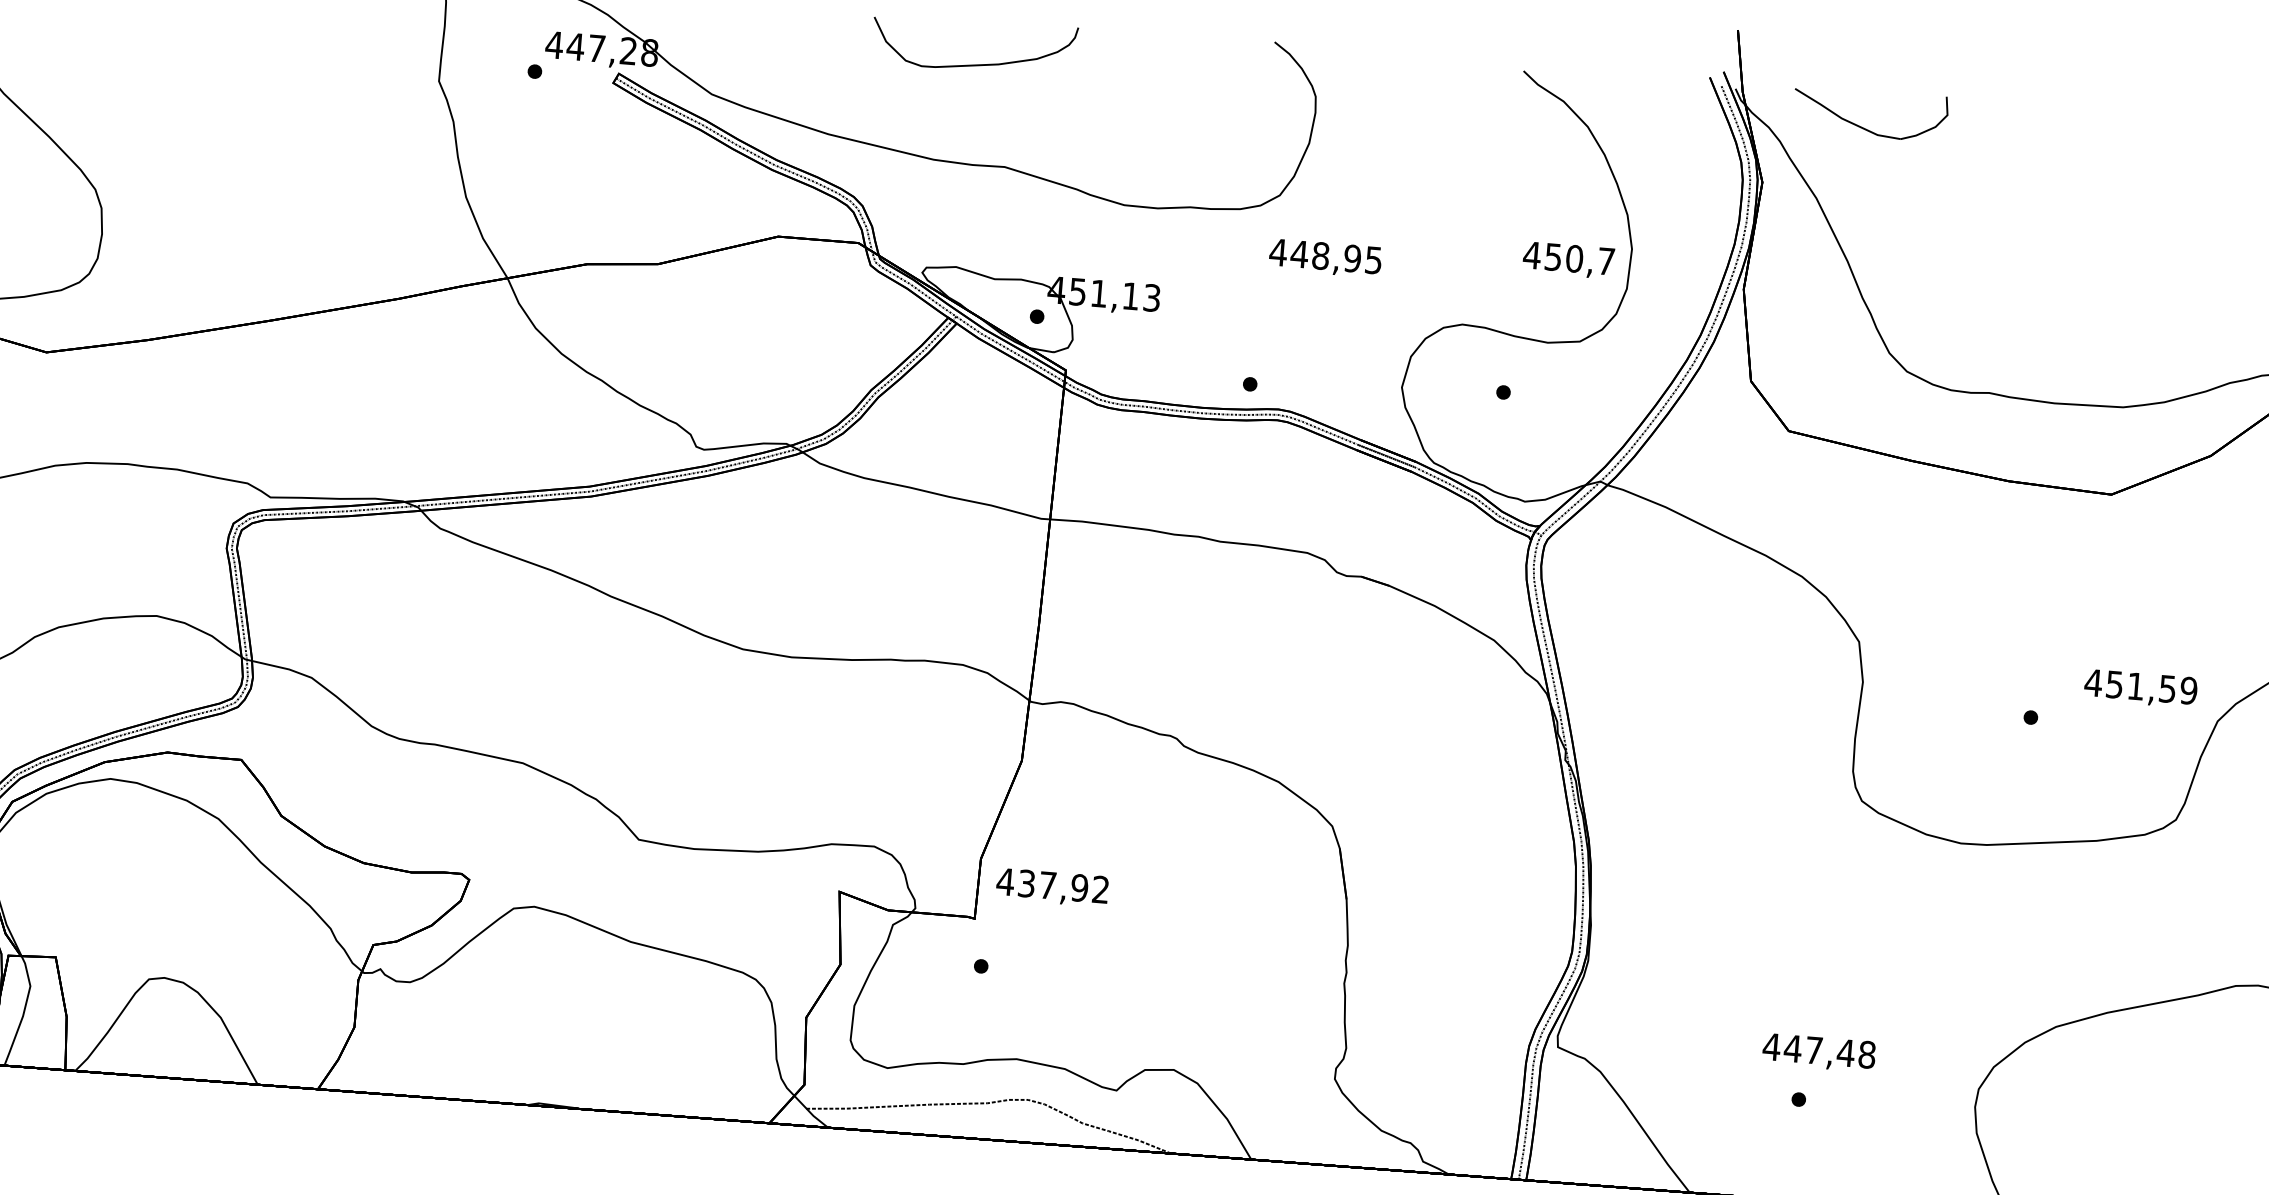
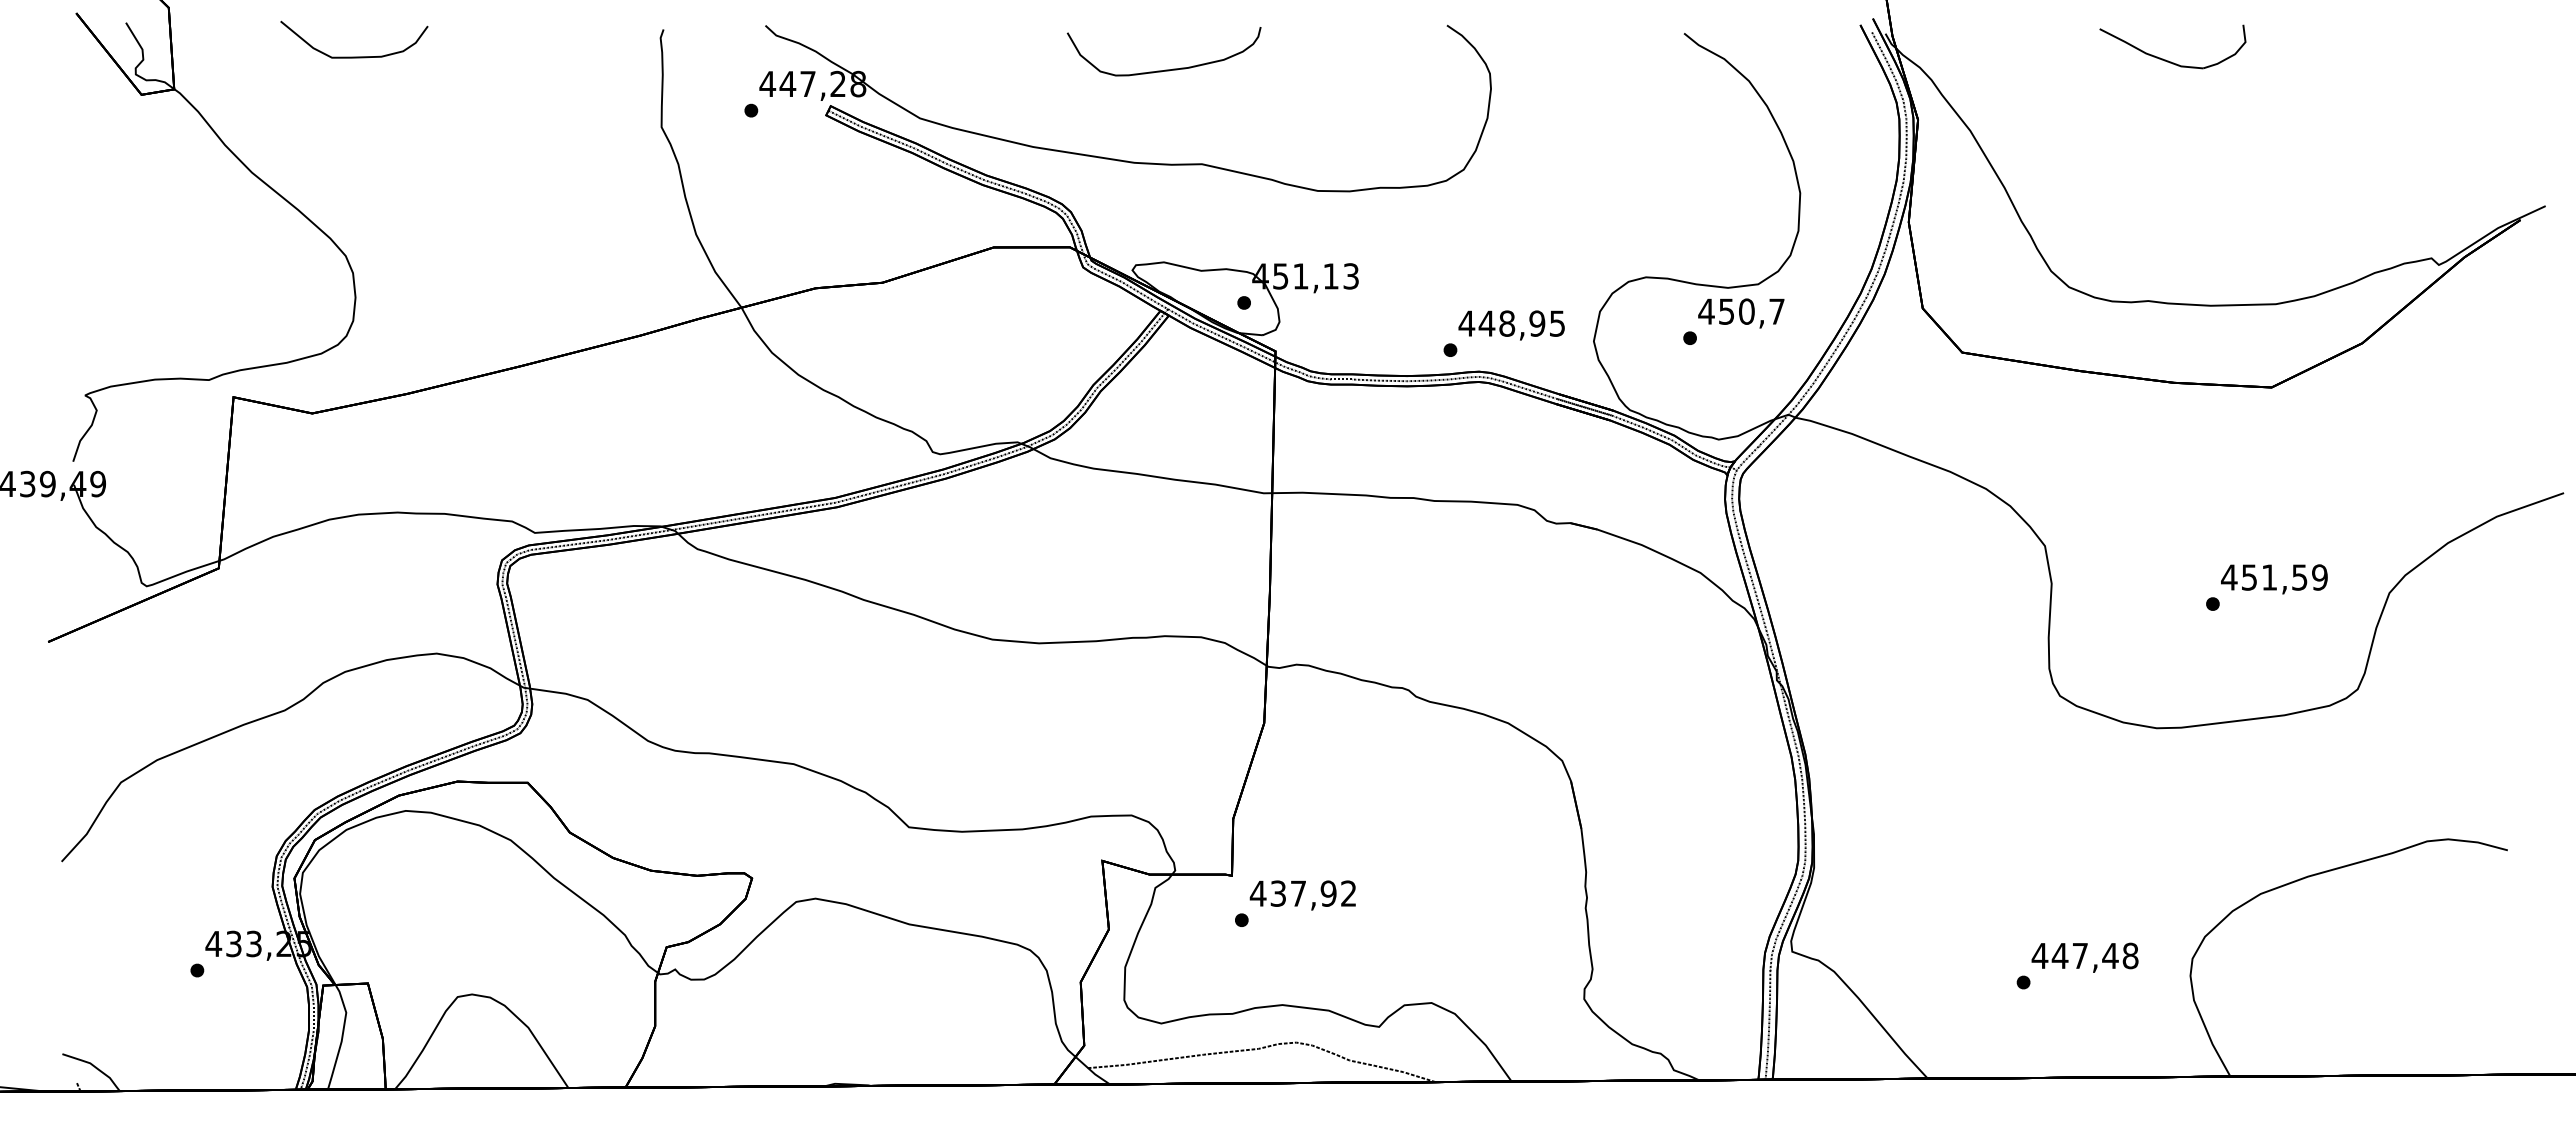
part: (1864, 127) -> (2168, 60), moved
text: (1325, 258) -> (1511, 325), moved
text: (1568, 260) -> (1741, 313), moved
text: (2140, 688) -> (2274, 579), moved
text: (1051, 887) -> (1302, 895), moved
text: (1818, 1052) -> (2084, 957), moved

